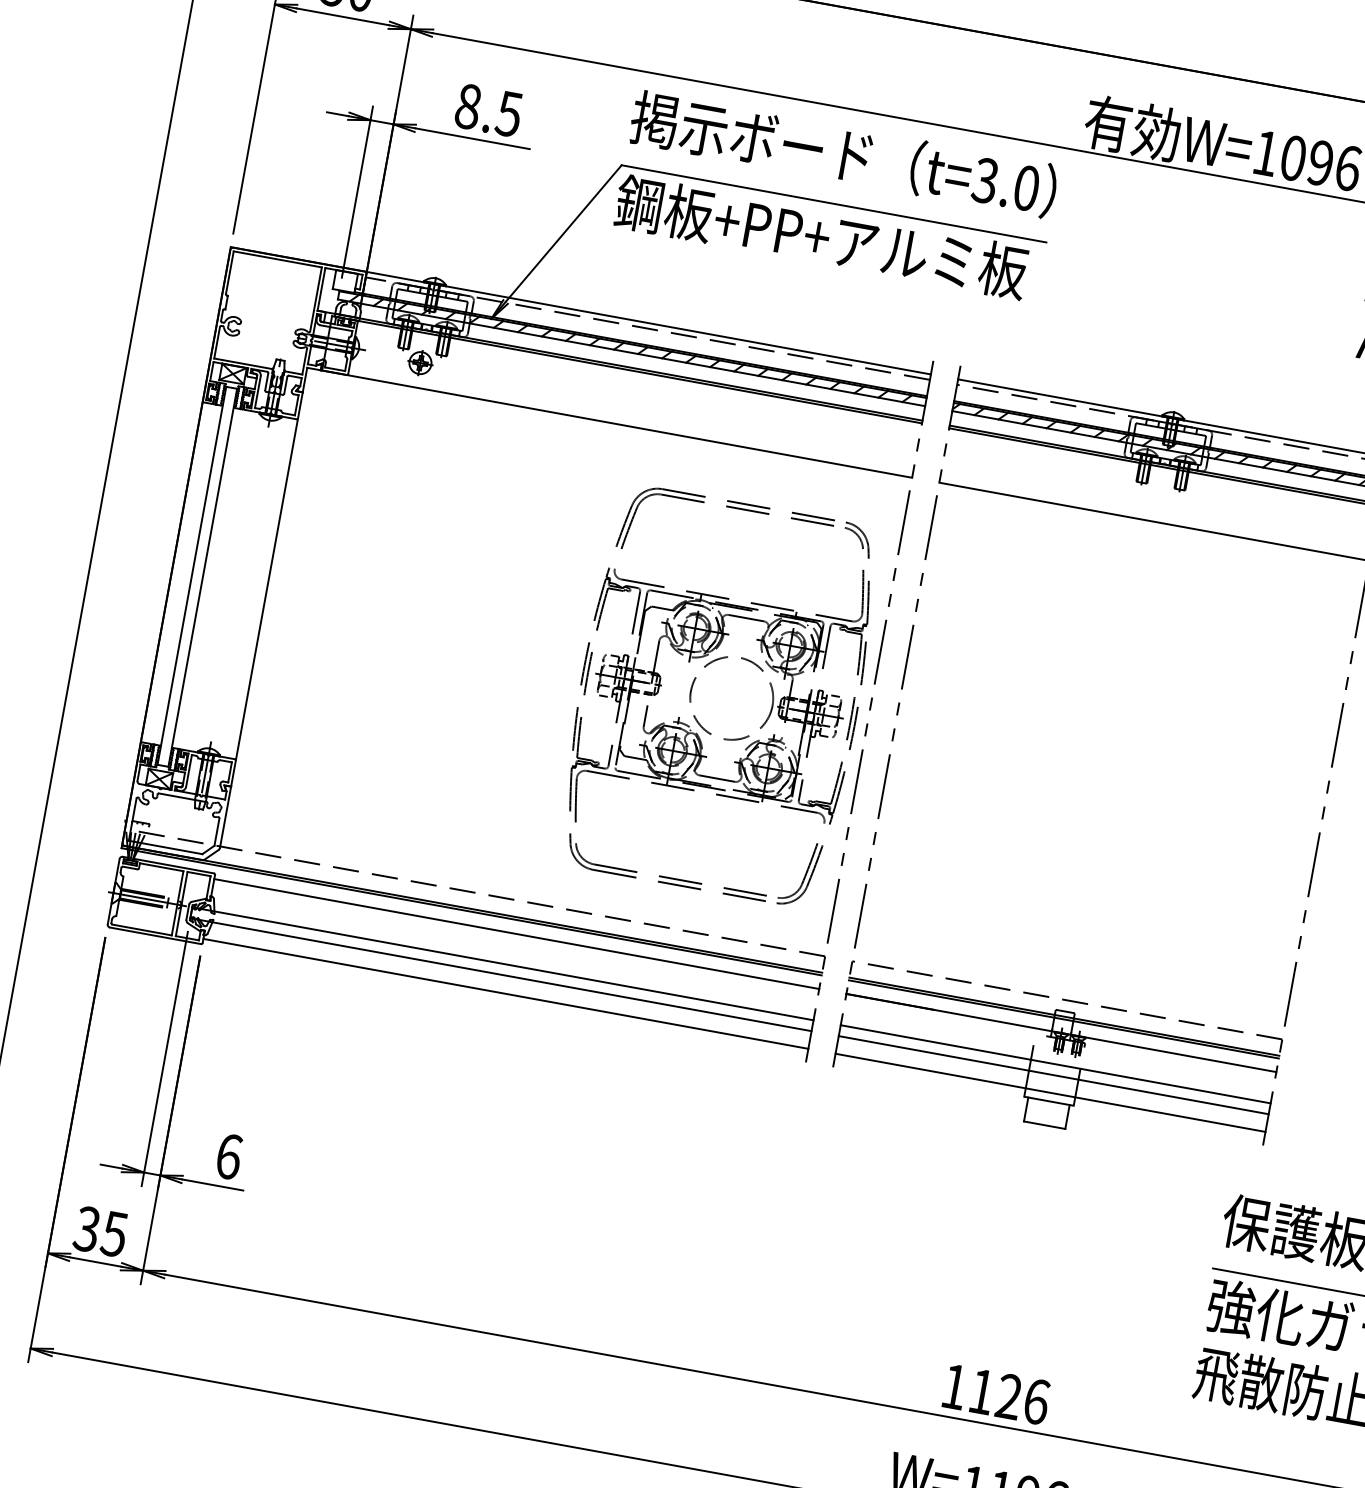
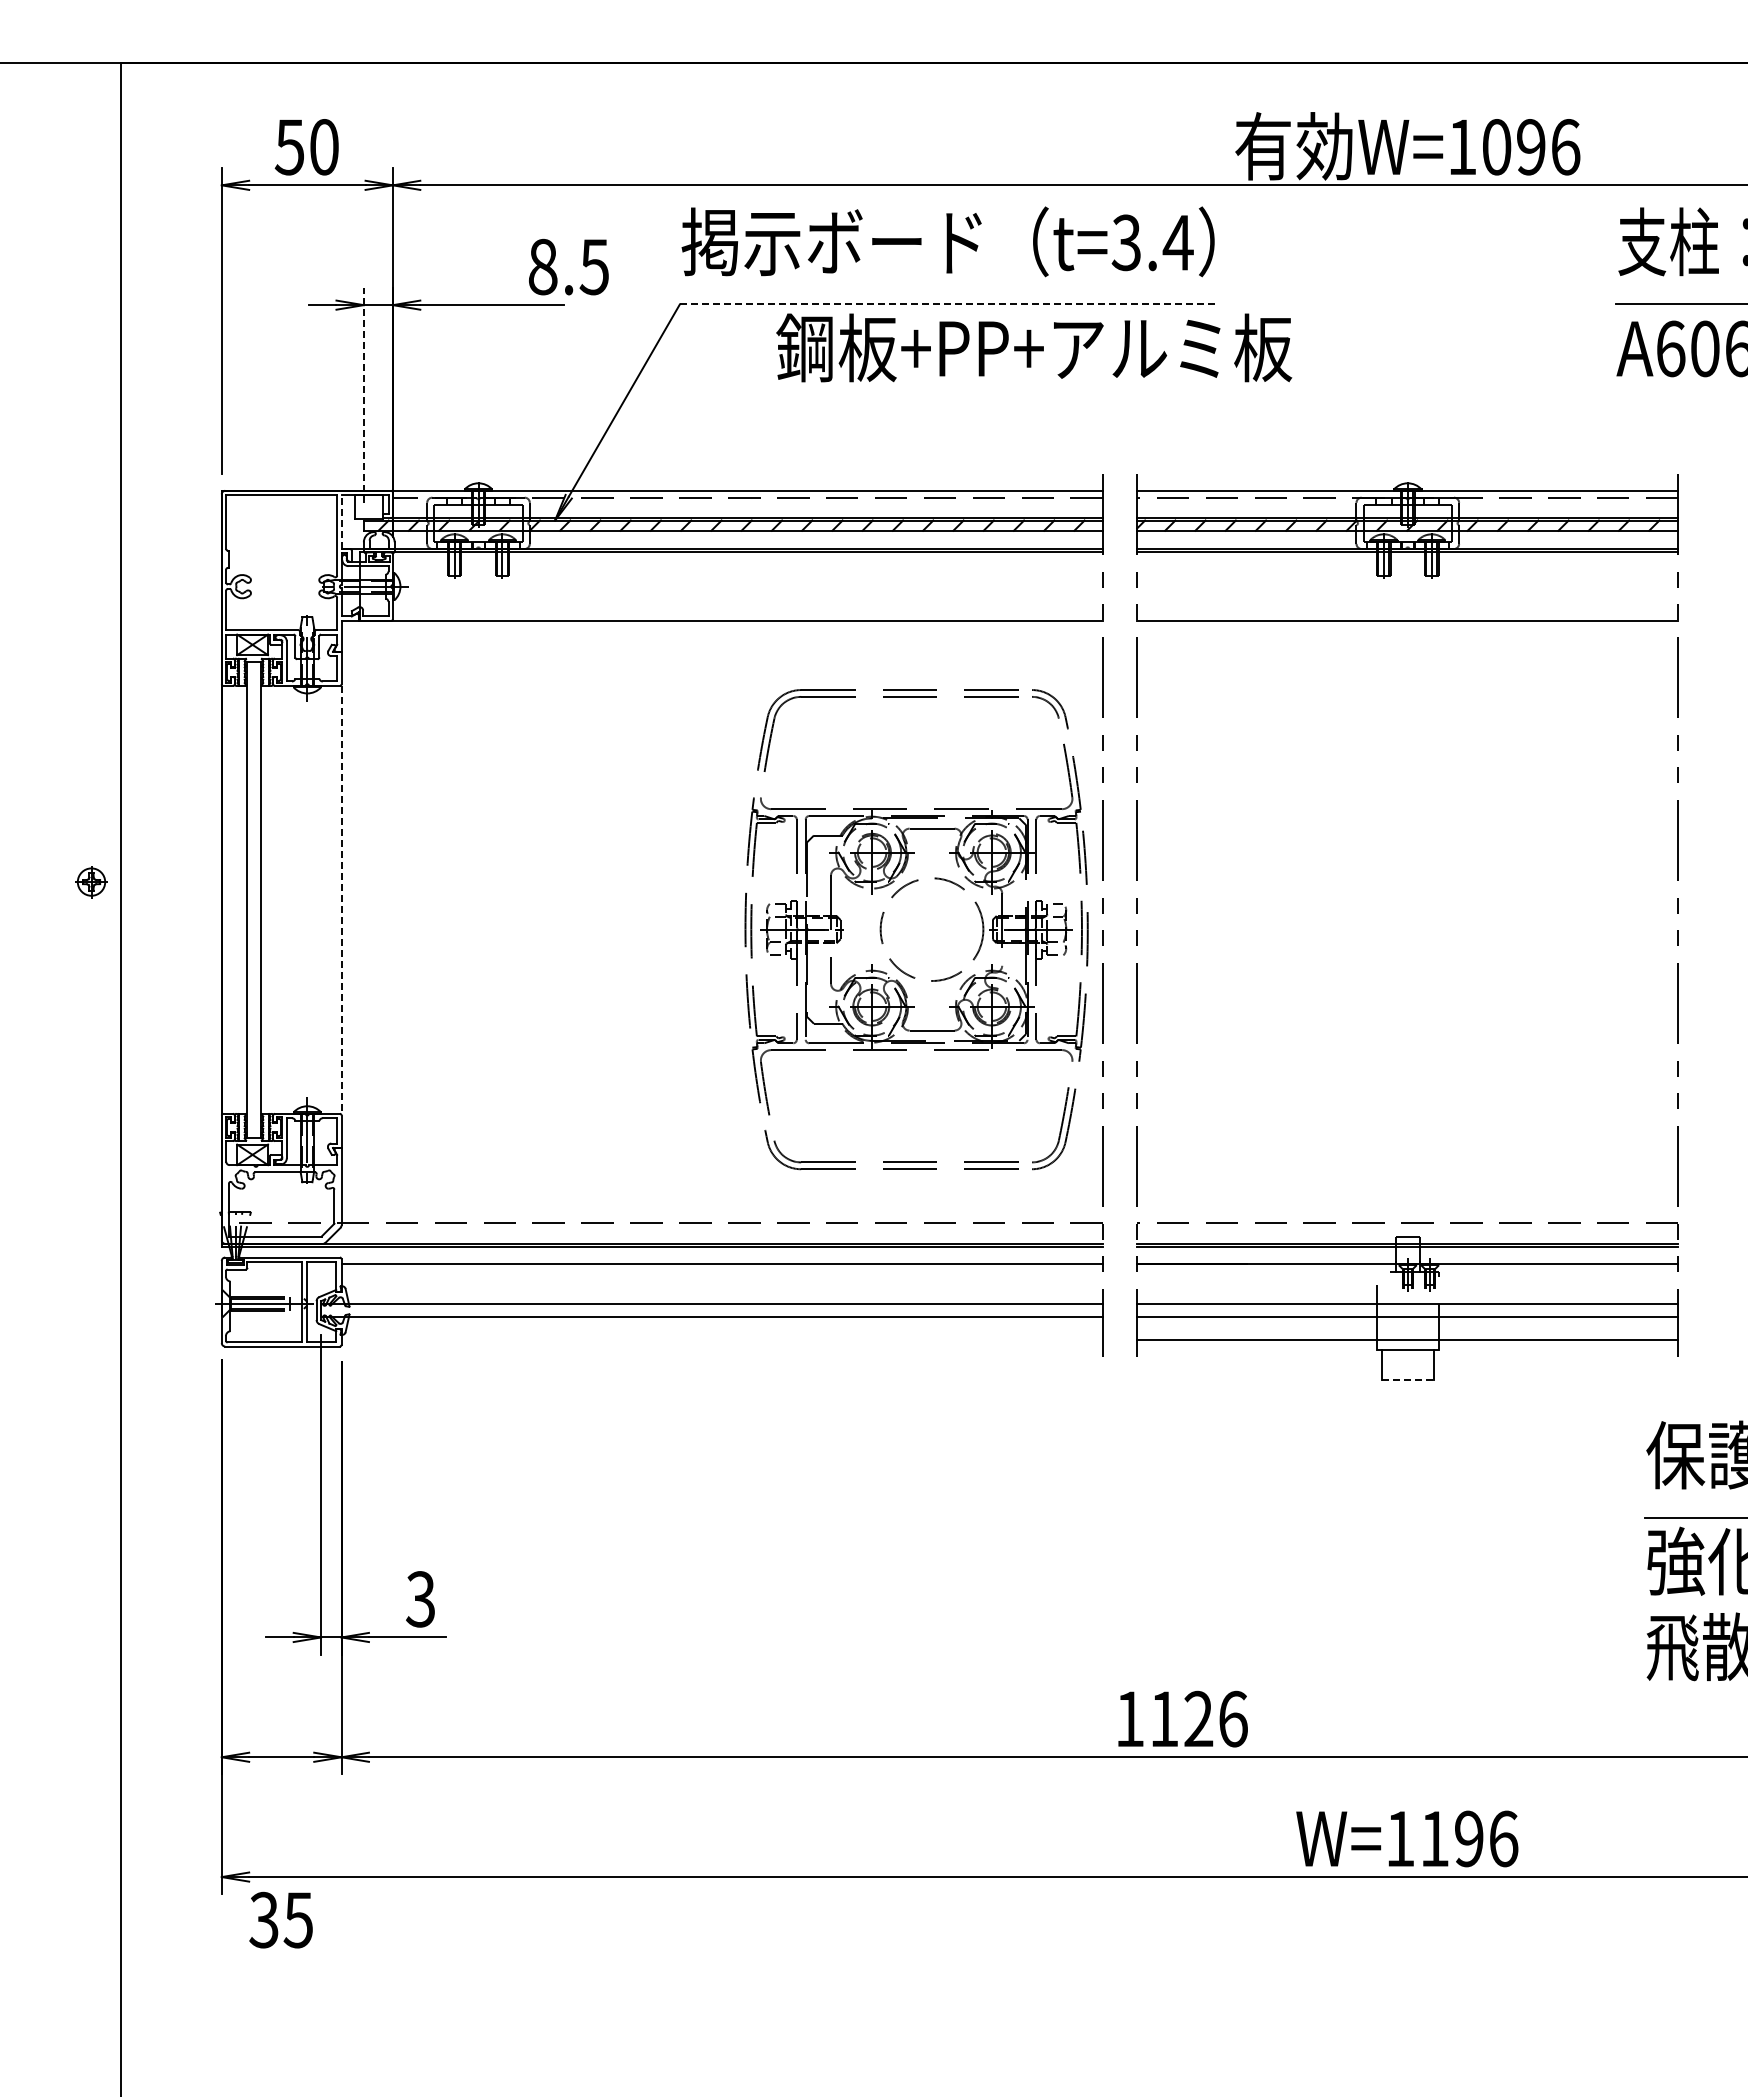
text: (488, 109) -> (568, 266), moved
text: (1025, 187) -> (1177, 242), t=3.0 -> t=3.4
line: (357, 191) -> (363, 395), solid -> dashed
line: (834, 203) -> (947, 304), solid -> dashed
text: (821, 236) -> (1034, 347), moved
line: (321, 289) -> (341, 522), solid -> dashed
part: (420, 363) -> (91, 882), moved
line: (266, 589) -> (341, 899), solid -> dashed
line: (506, 993) -> (722, 1339), removed
line: (1045, 1125) -> (1408, 1380), solid -> dashed
text: (228, 1156) -> (420, 1599), 6 -> 3
text: (100, 1231) -> (280, 1919), moved
text: (996, 1393) -> (1182, 1718), moved

